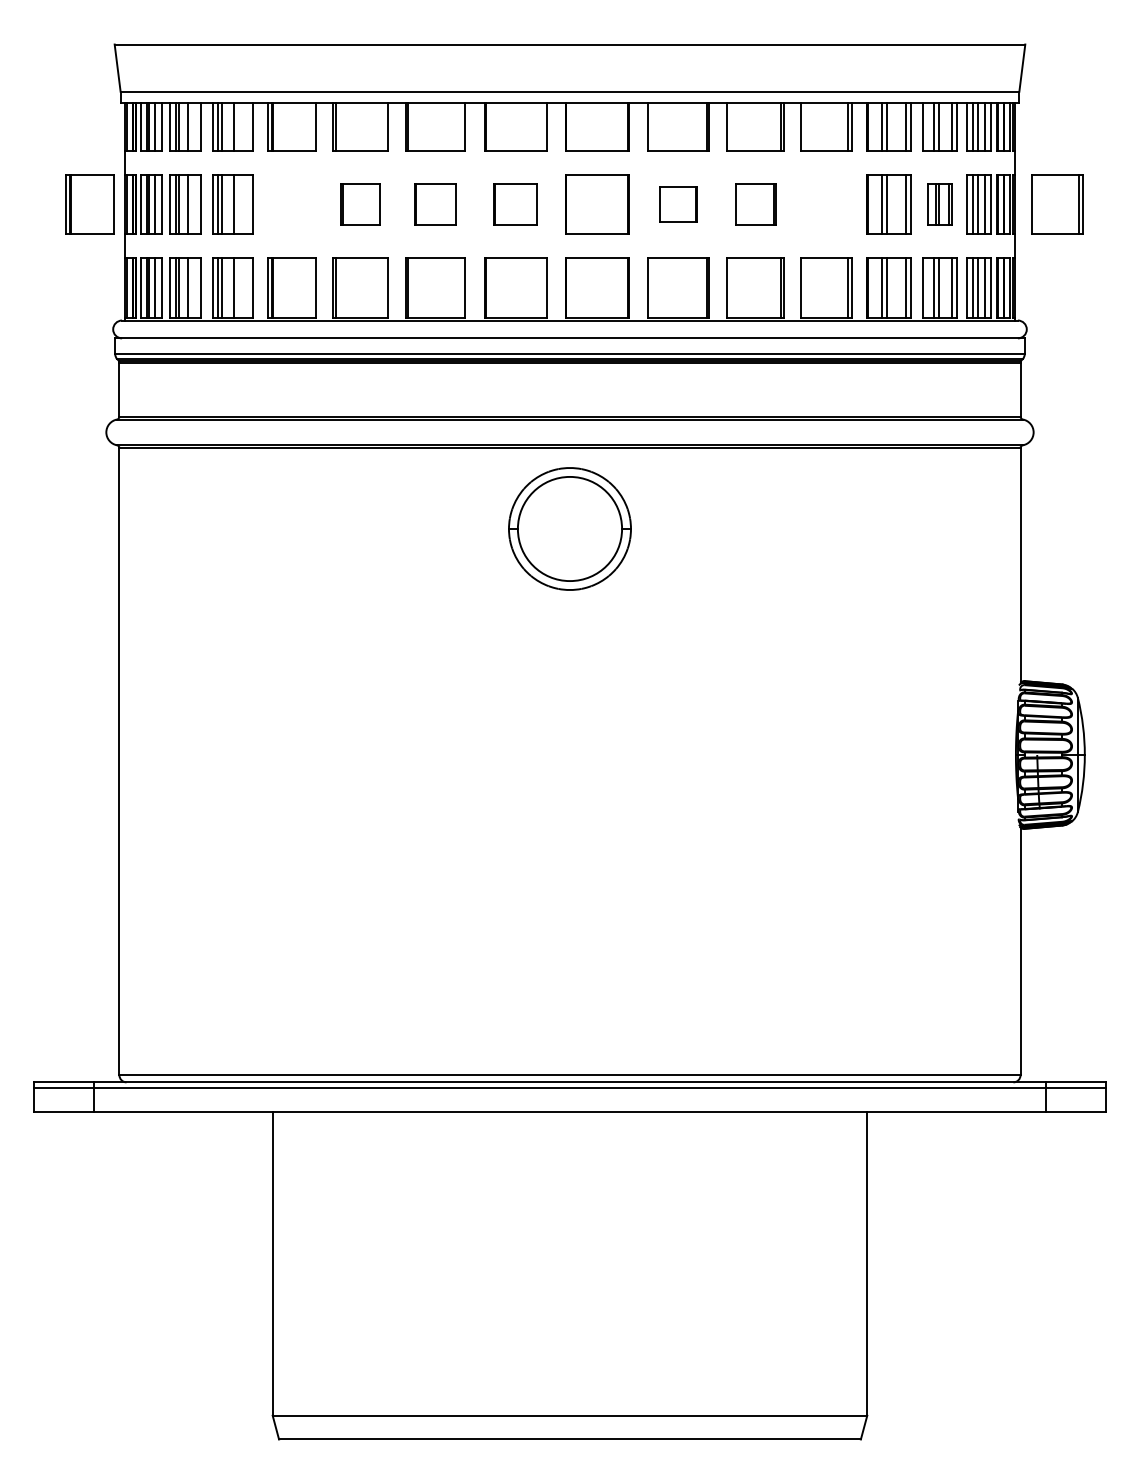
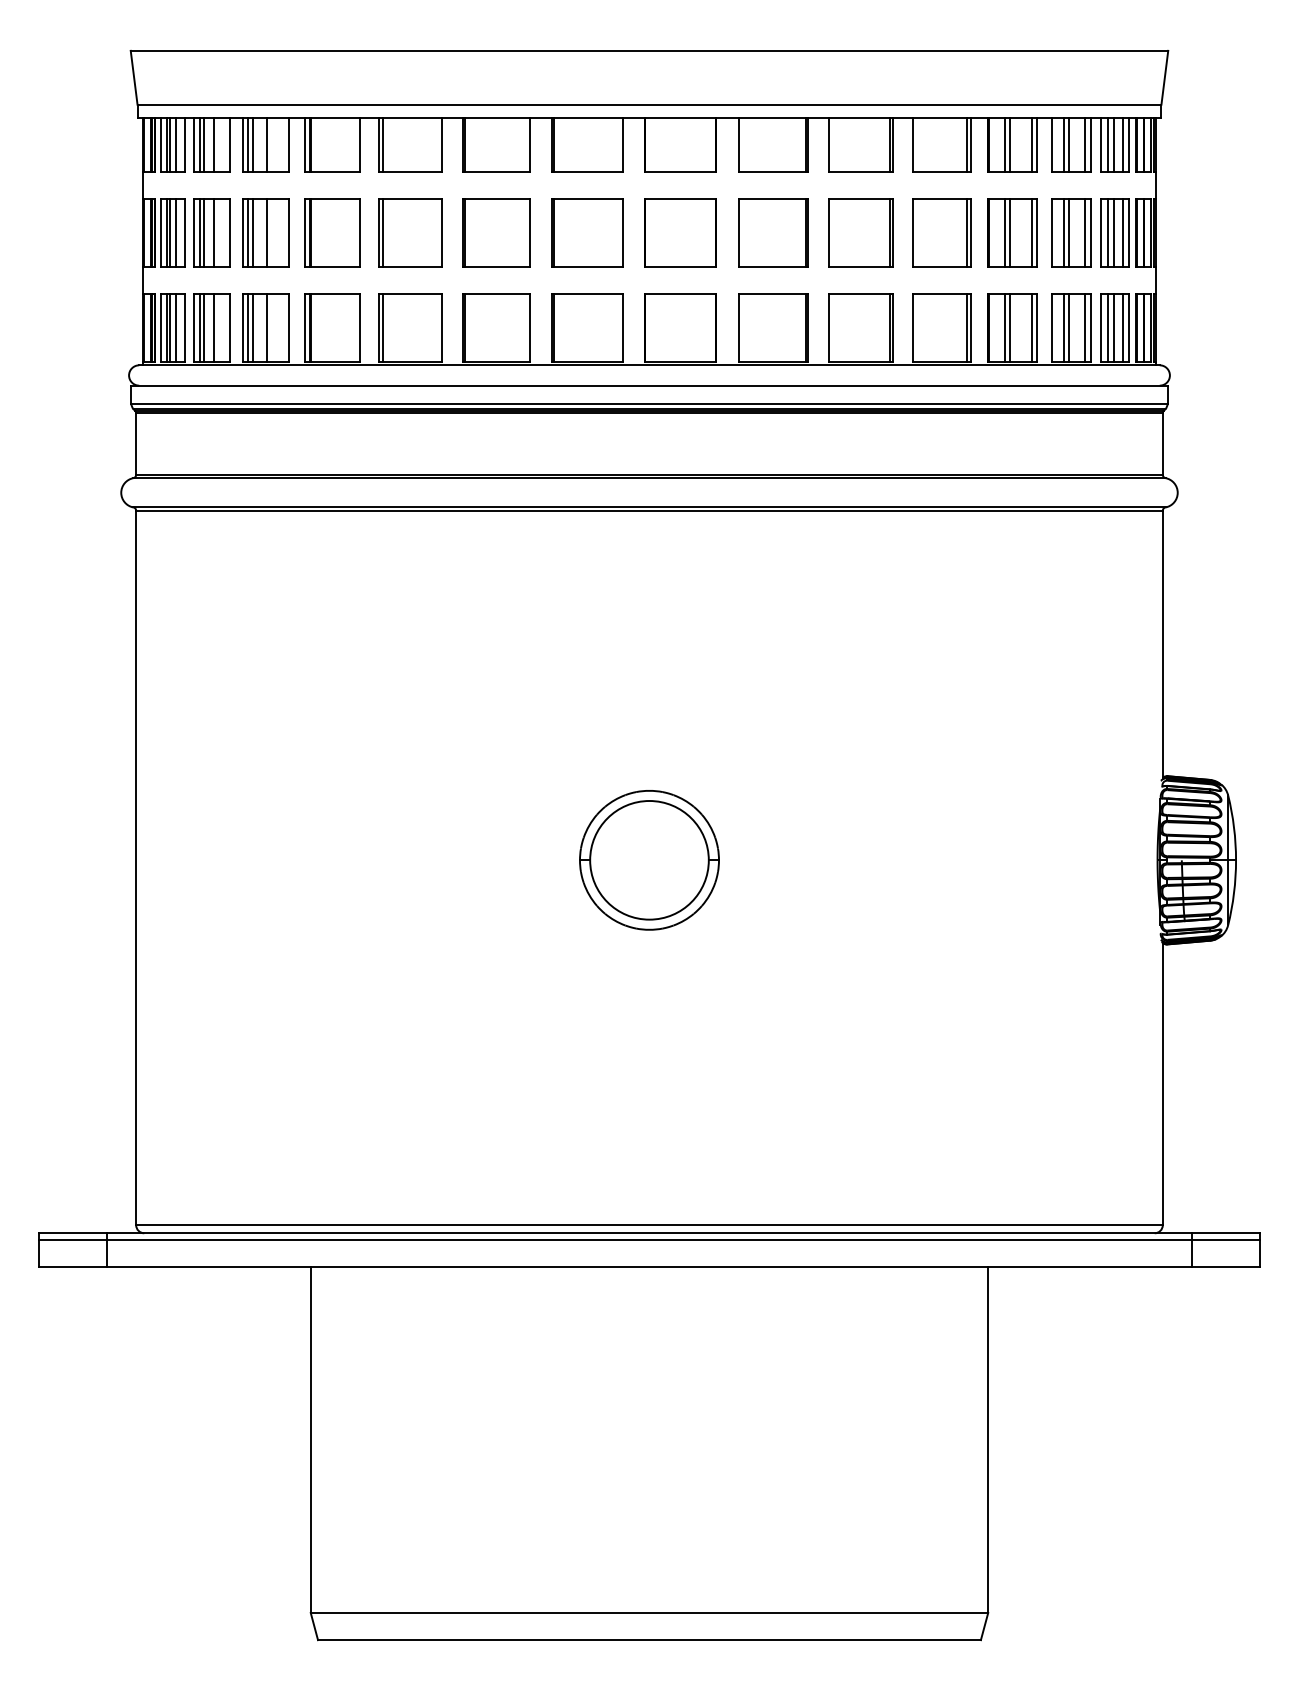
part: (89, 204) -> (332, 233), moved
part: (360, 204) -> (410, 233), size x1.43
part: (435, 204) -> (496, 233), size x1.43
part: (515, 204) -> (587, 233), size x1.43
part: (678, 204) -> (773, 233), size x1.67
part: (755, 204) -> (860, 233), size x1.43
part: (939, 204) -> (1070, 233), size x1.43
part: (1057, 204) -> (941, 233), moved
part: (569, 528) -> (648, 859), moved

